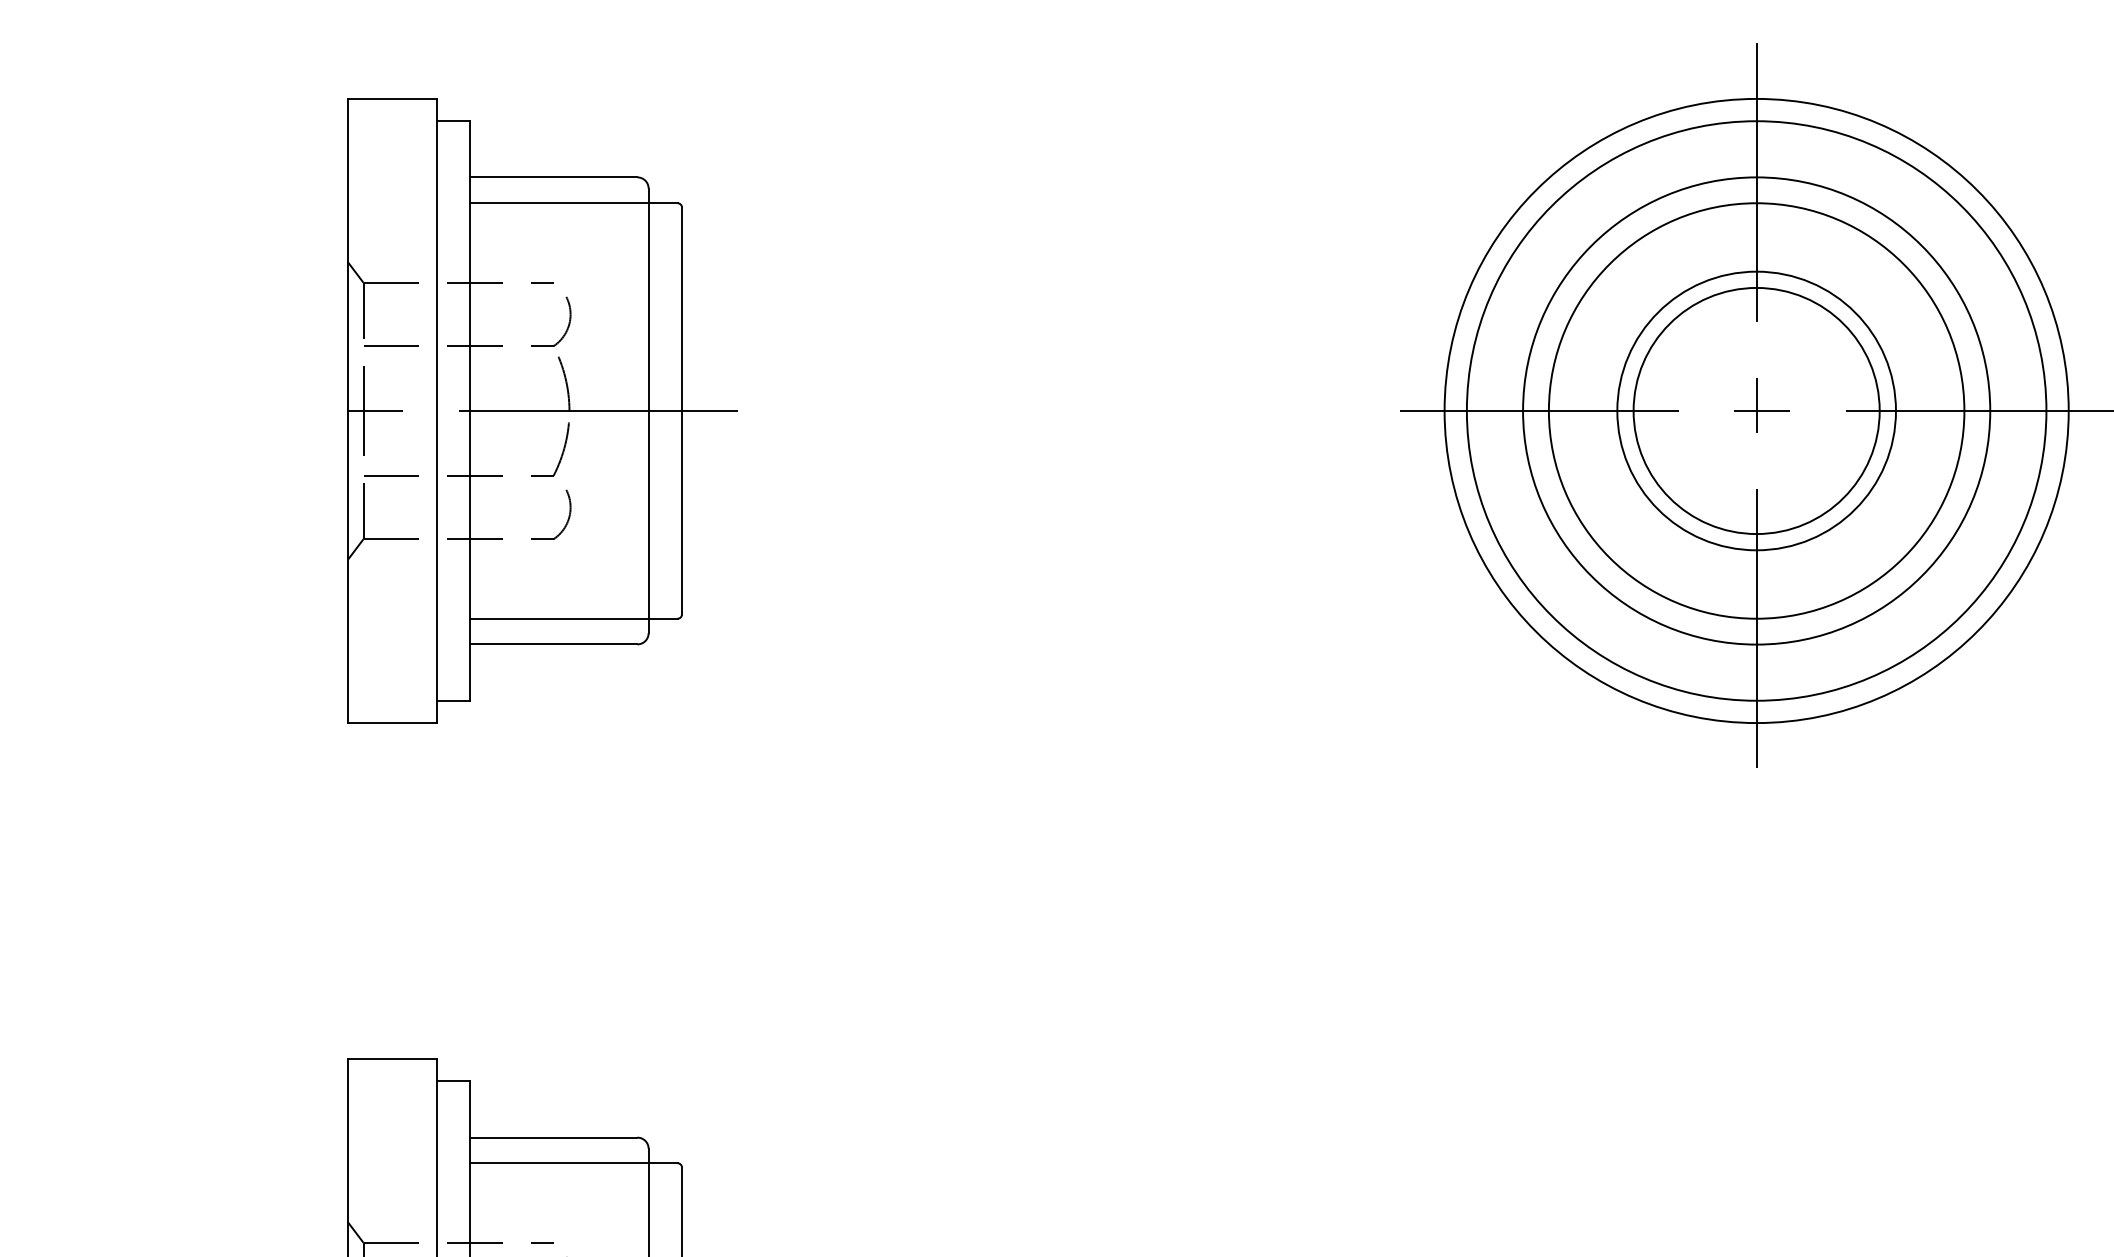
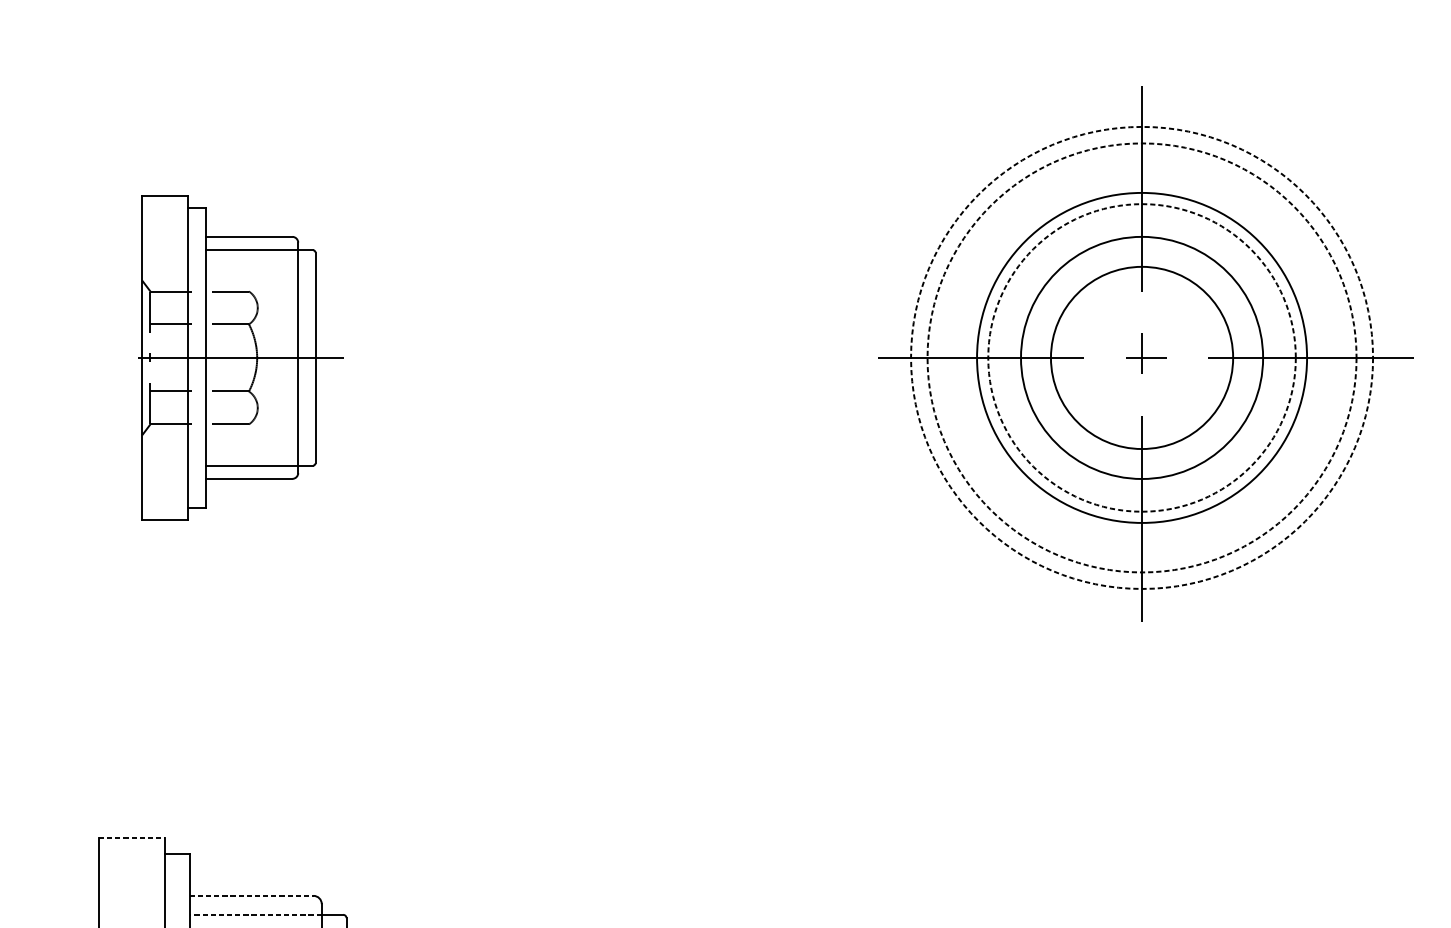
part: (542, 410) -> (243, 357), size x0.7
circle: (1756, 410) -> (1141, 357), size x0.7
circle: (1756, 410) -> (1141, 357), size x1.6
circle: (1756, 410) -> (1141, 357), solid -> dashed
circle: (1756, 410) -> (1141, 357), solid -> dashed
circle: (1756, 410) -> (1141, 357), solid -> dashed
line: (392, 1058) -> (132, 837), solid -> dashed
line: (553, 1137) -> (251, 895), solid -> dashed
line: (558, 1163) -> (255, 915), solid -> dashed

